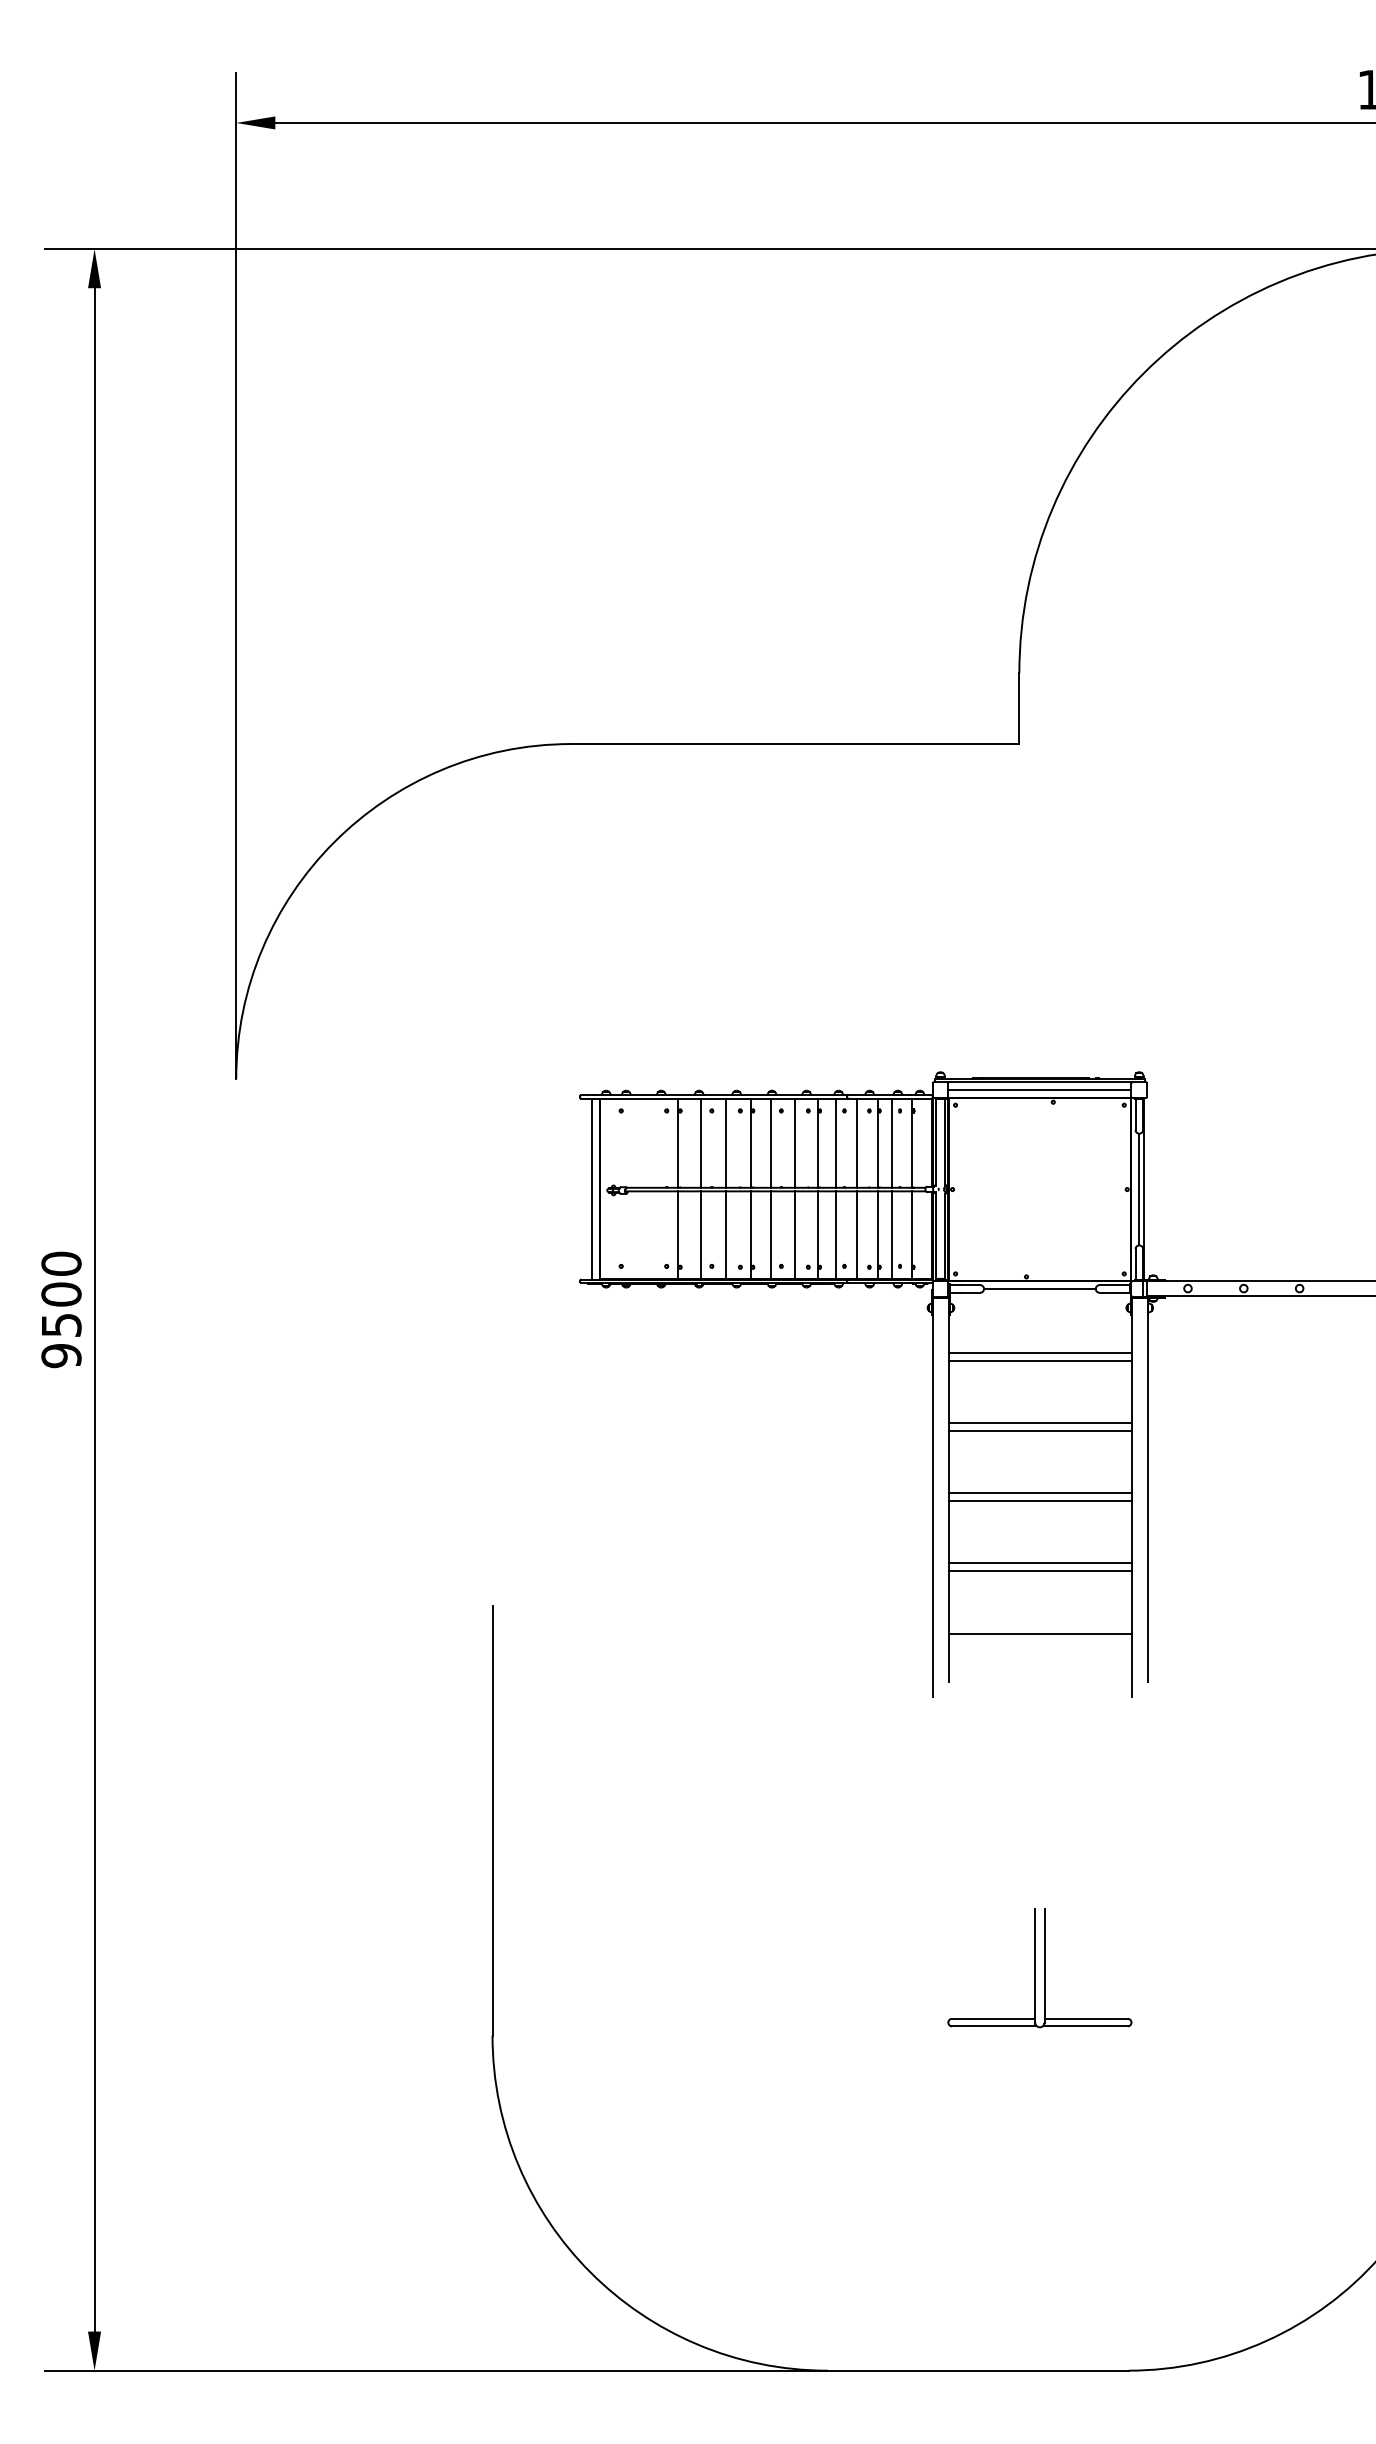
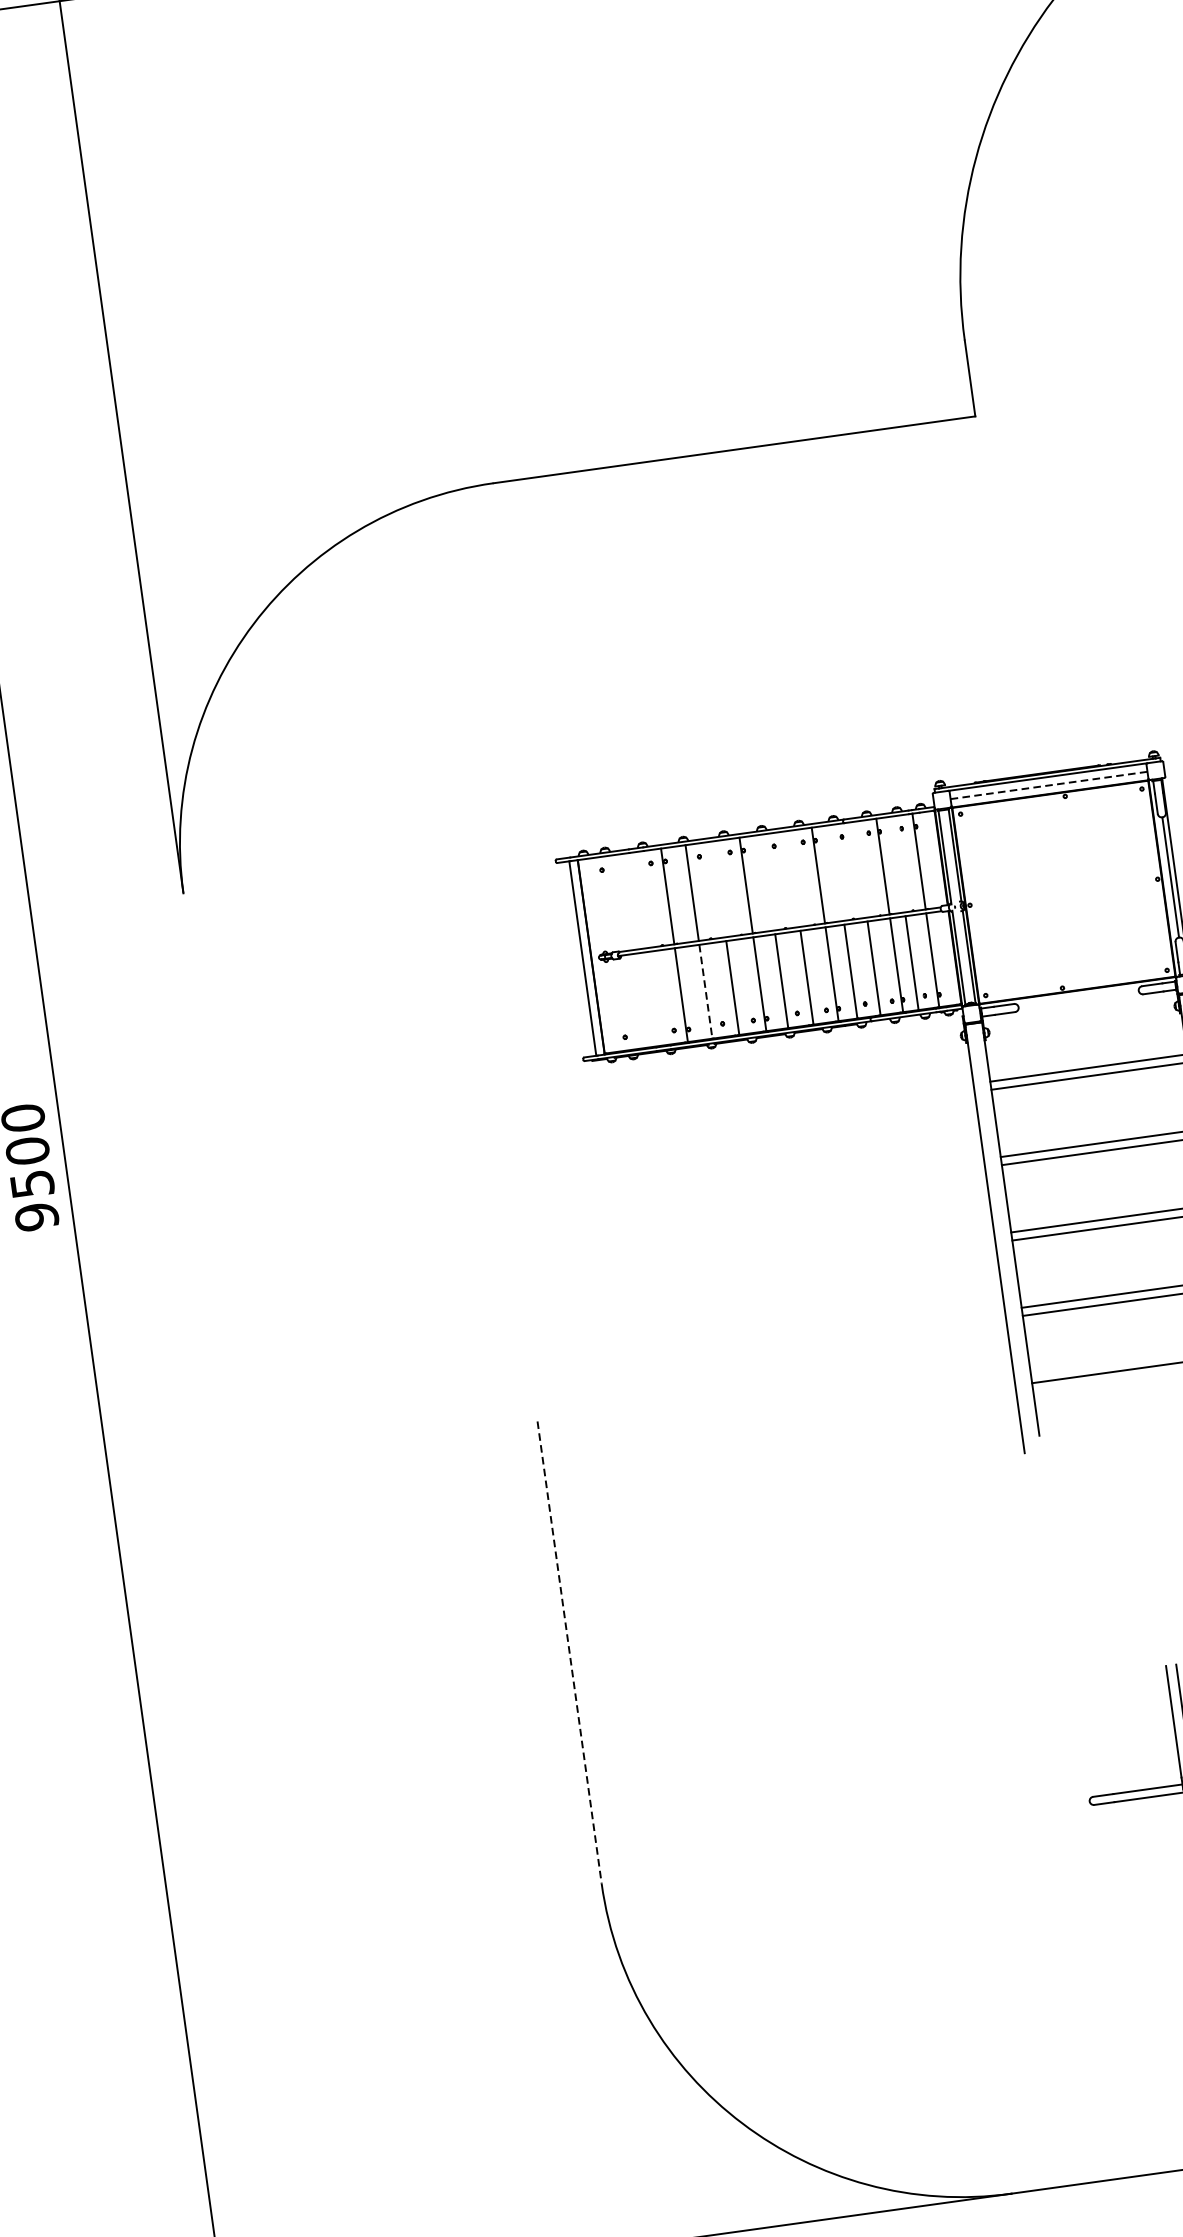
line: (1039, 1090) -> (1048, 785), solid -> dashed
line: (725, 1142) -> (718, 888), removed
line: (771, 1142) -> (768, 881), removed
line: (794, 1142) -> (793, 878), removed
line: (835, 1142) -> (837, 872), removed
line: (857, 1142) -> (860, 868), removed
line: (892, 1142) -> (898, 863), removed
line: (700, 1235) -> (705, 992), solid -> dashed
line: (1039, 1288) -> (1078, 998), removed
line: (492, 1820) -> (569, 1652), solid -> dashed

